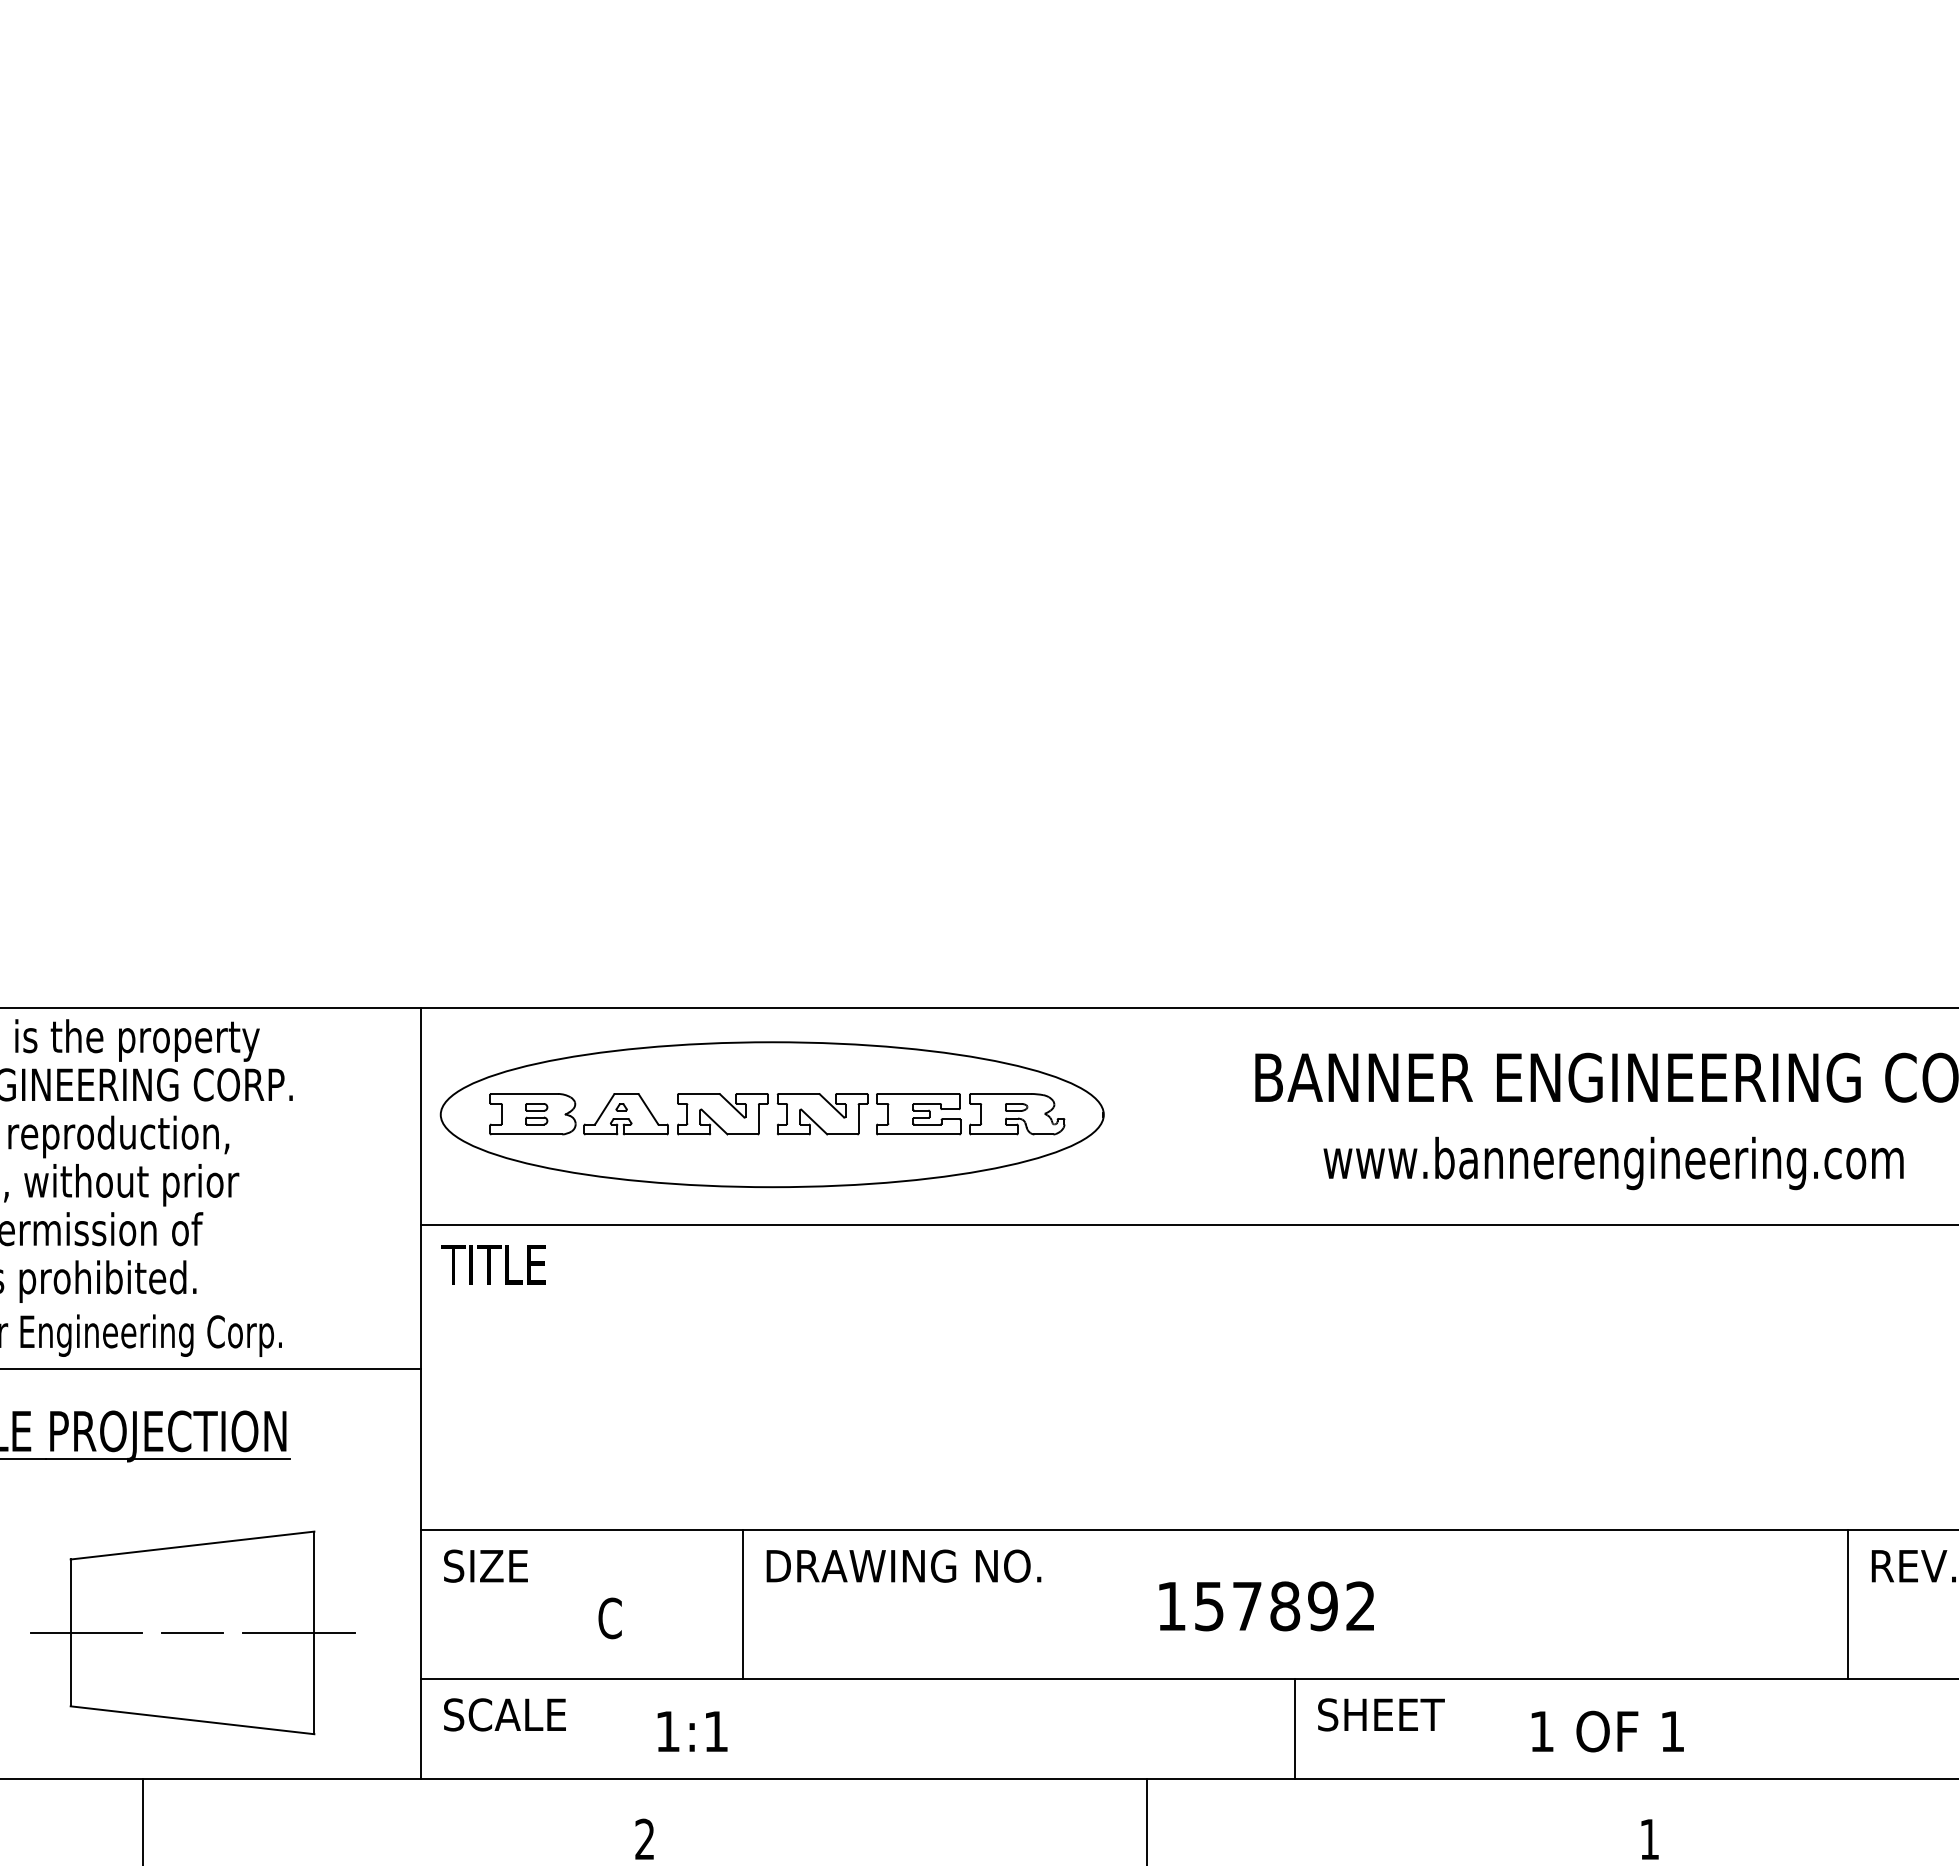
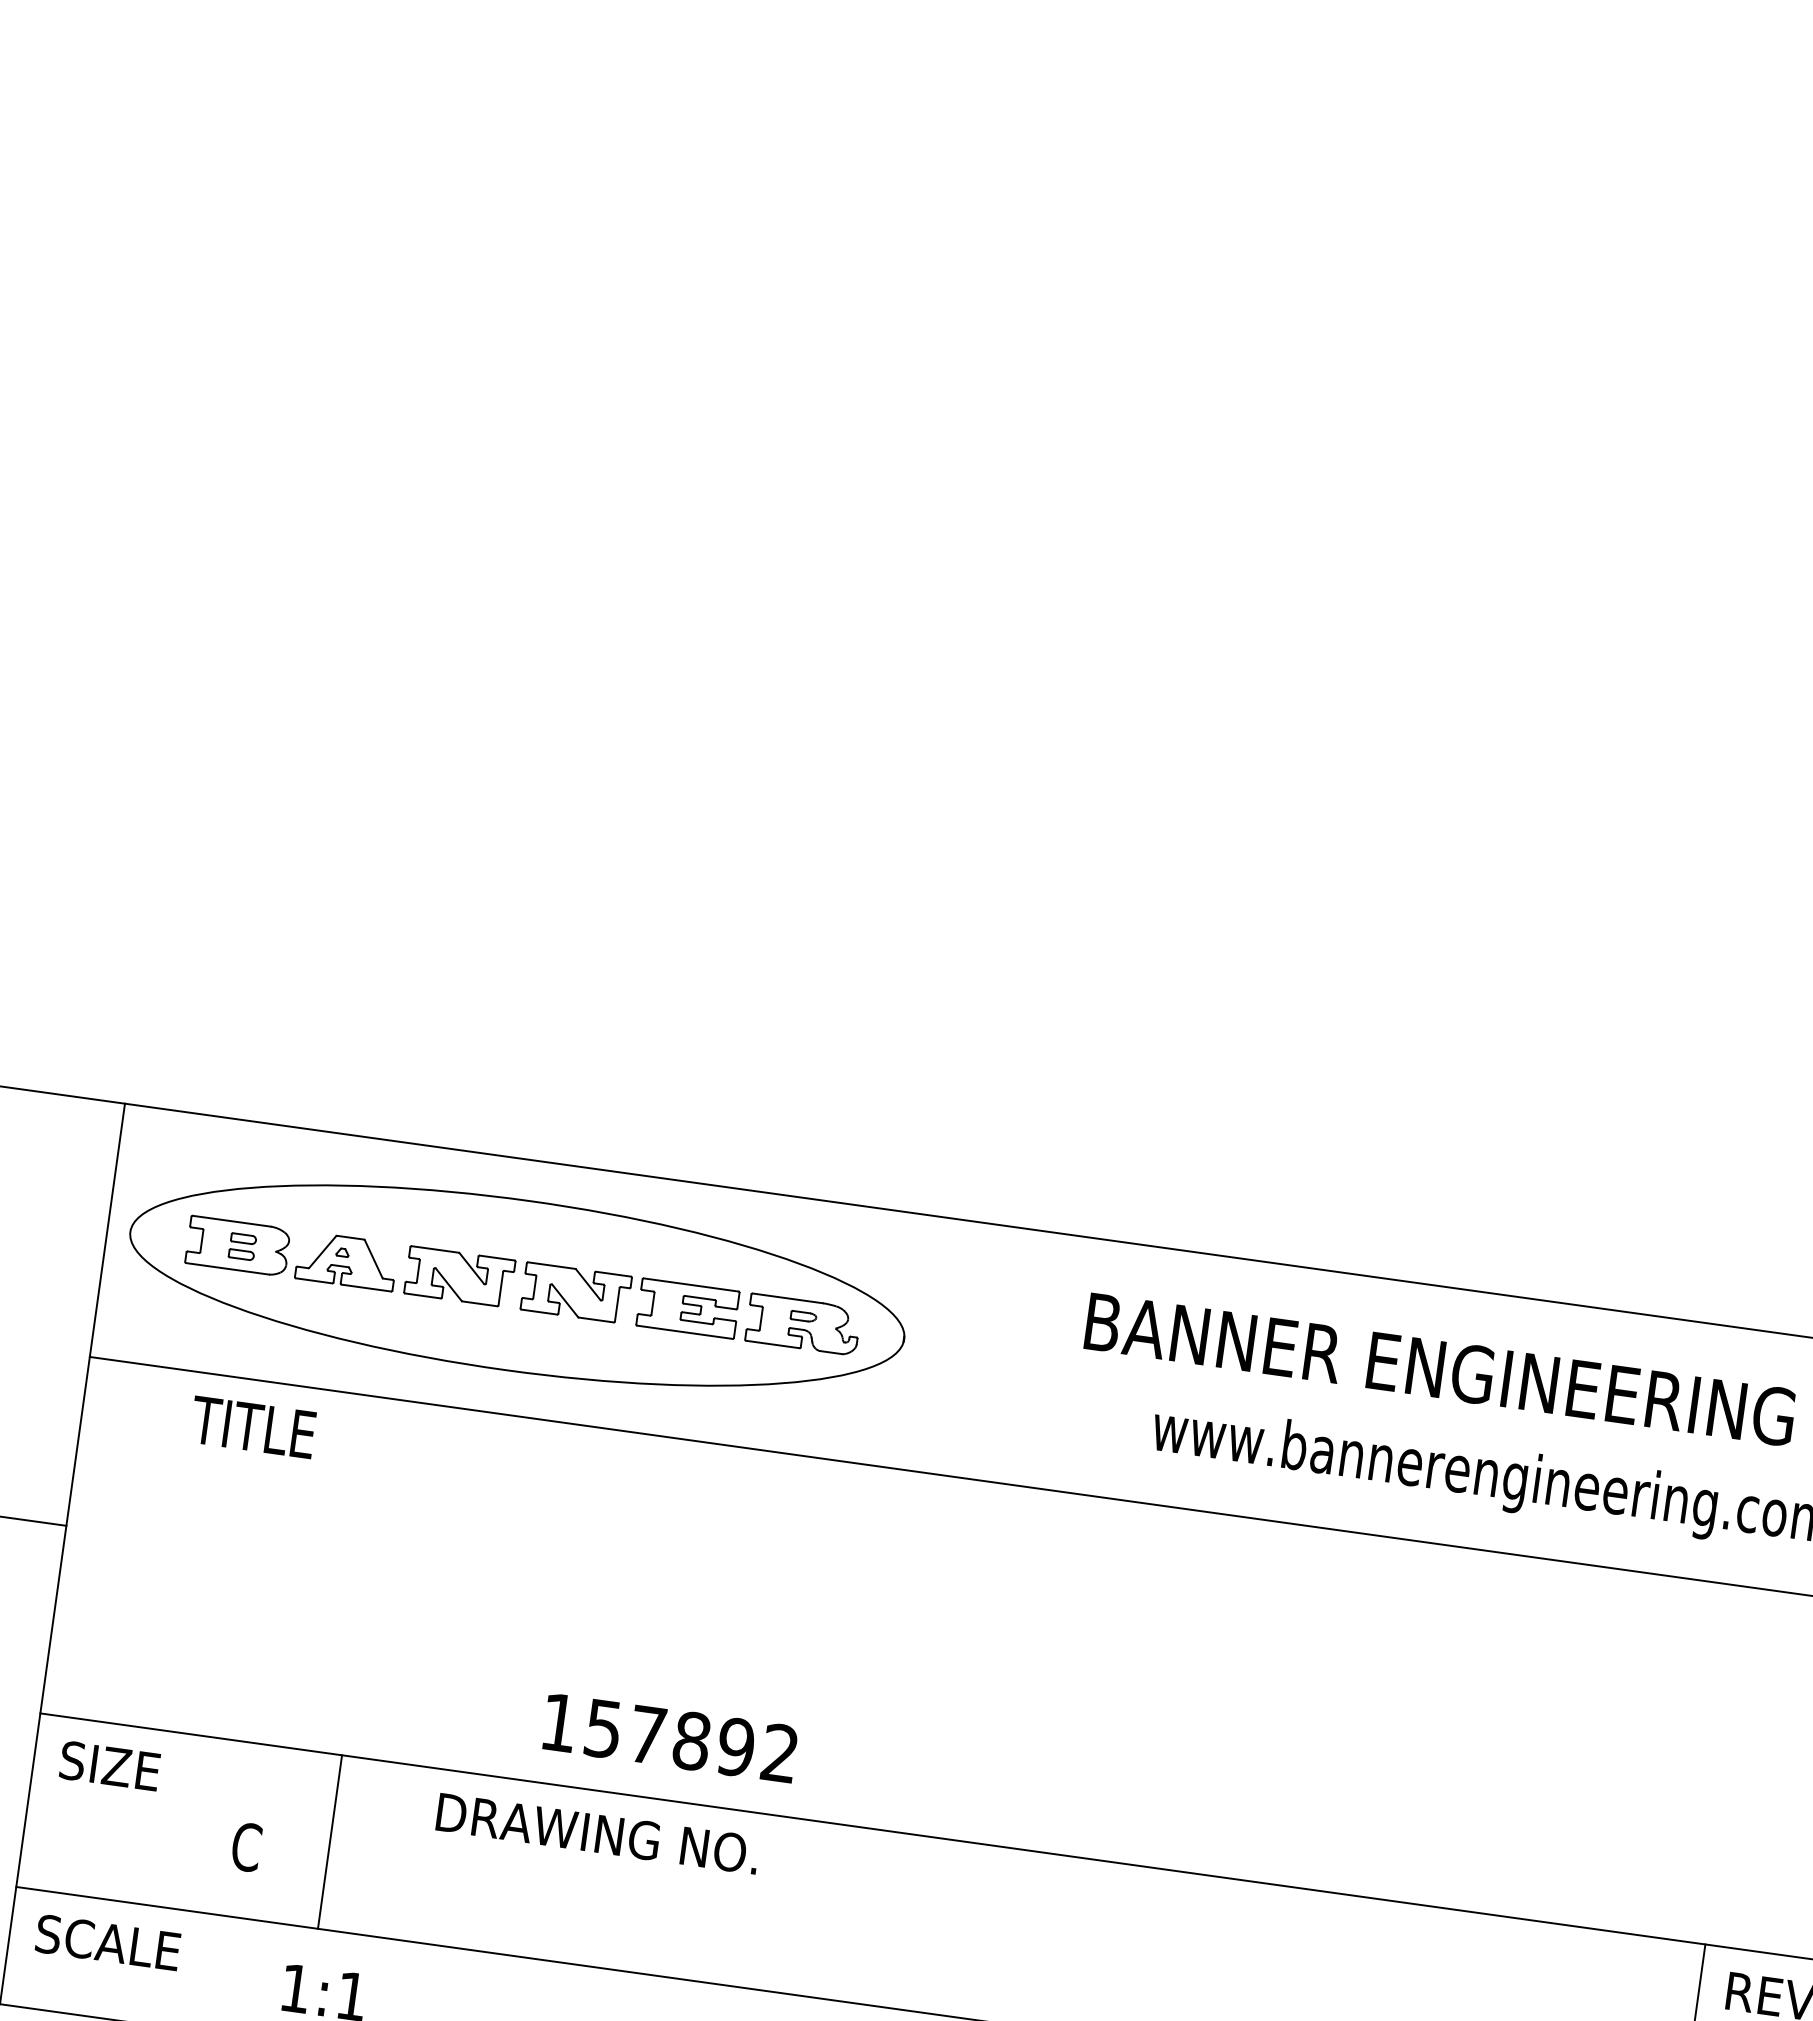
text: (493, 1264) -> (252, 1427), moved
line: (742, 1604) -> (329, 1842), moved
text: (1266, 1606) -> (670, 1738), moved

